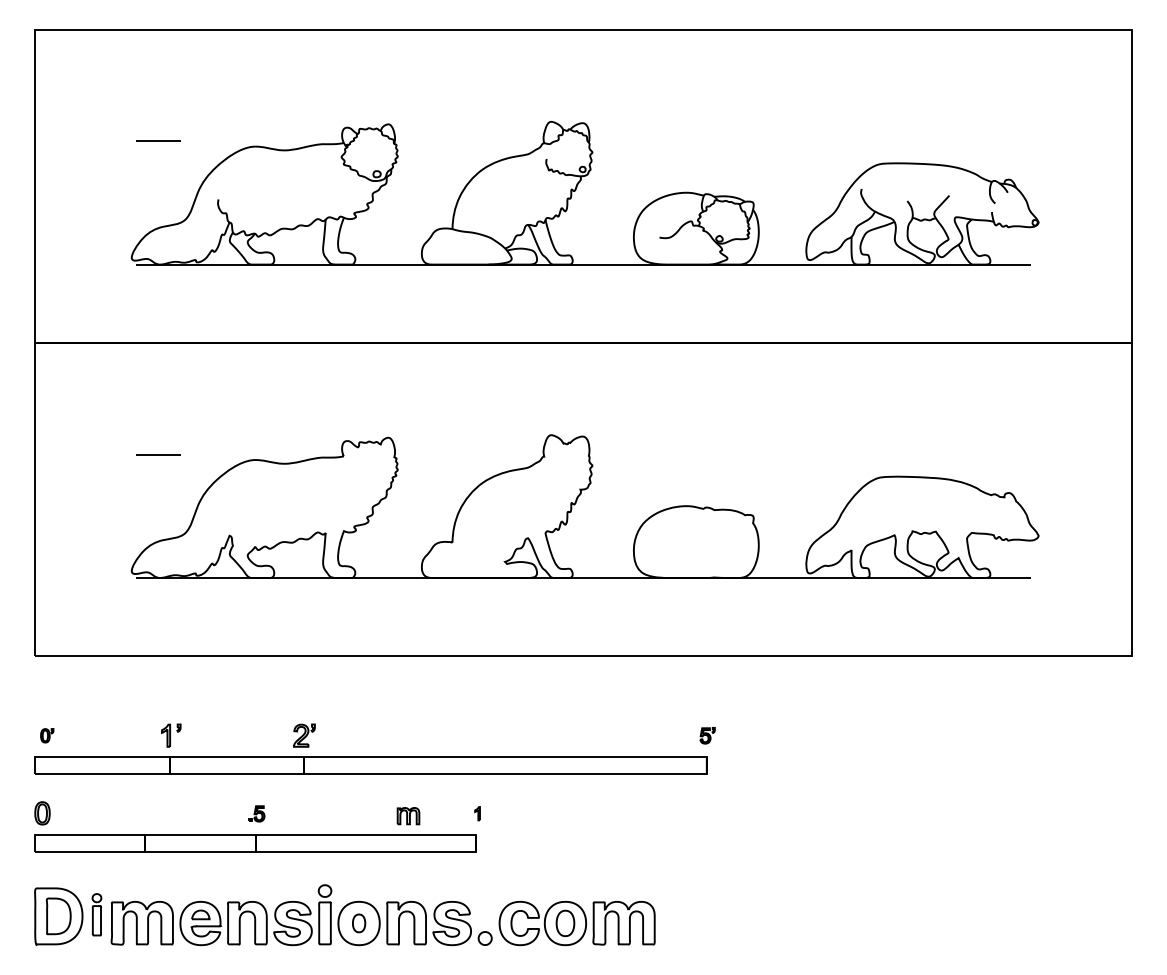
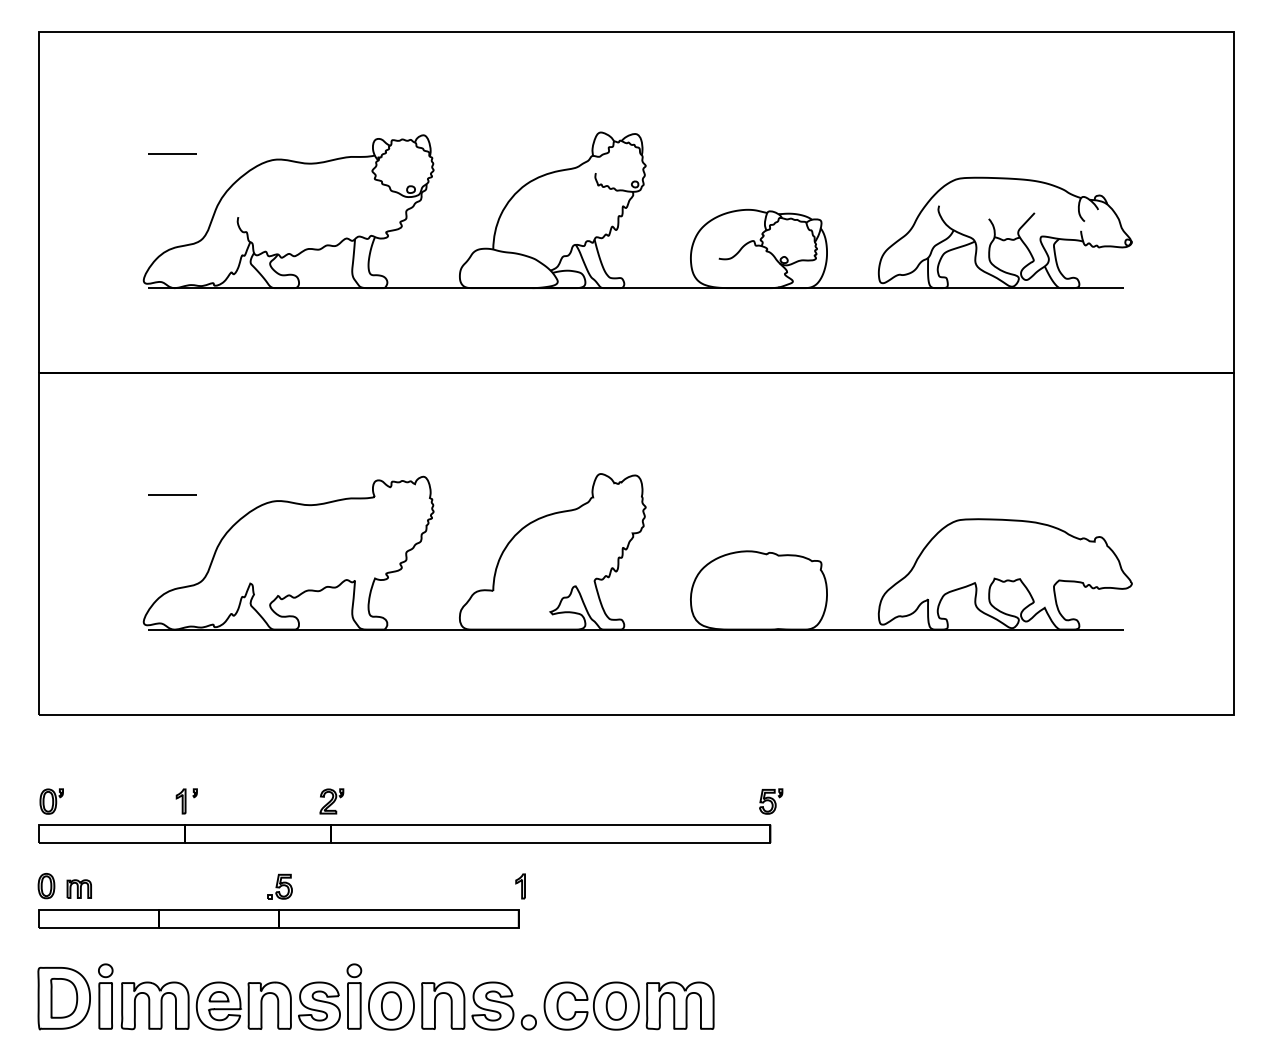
part: (47, 735) -> (51, 801), size x1.67
part: (707, 735) -> (771, 801), size x1.43
part: (256, 813) -> (279, 886), size x1.43
part: (477, 813) -> (520, 886), size x1.67
part: (407, 815) -> (78, 888), moved
part: (96, 914) -> (105, 996), size x1.43
part: (359, 922) -> (391, 1005), size x1.43

